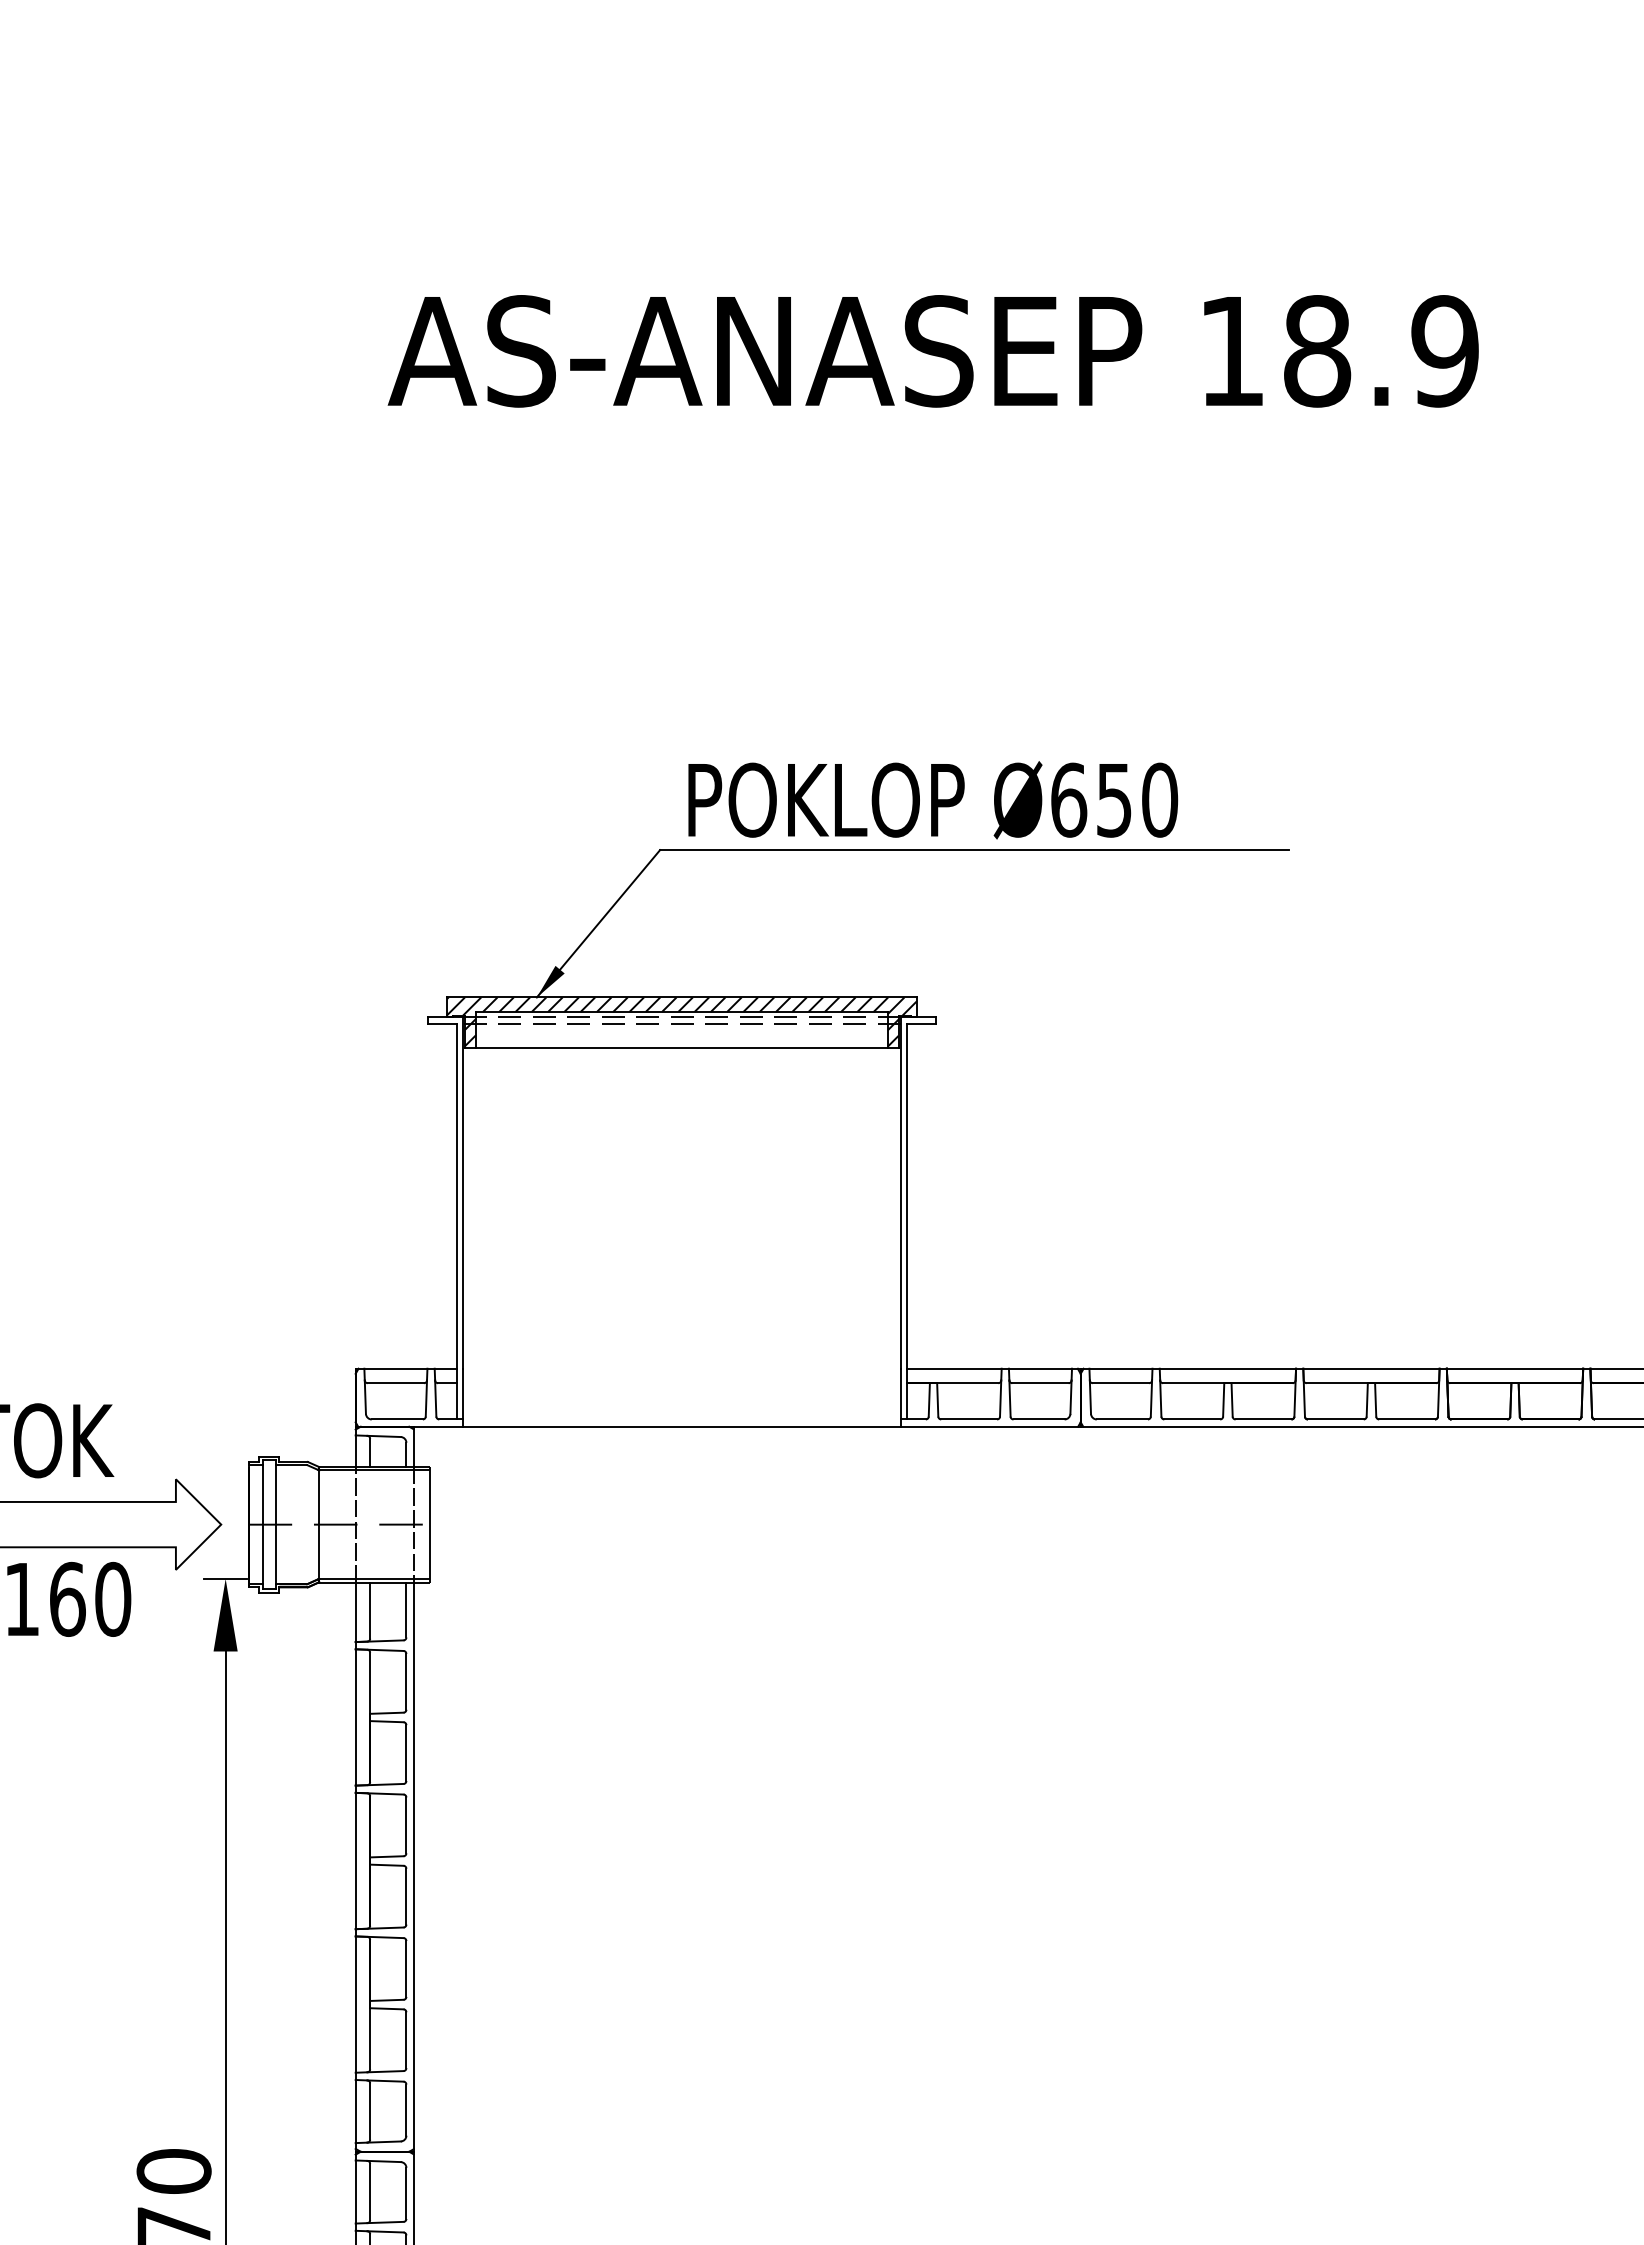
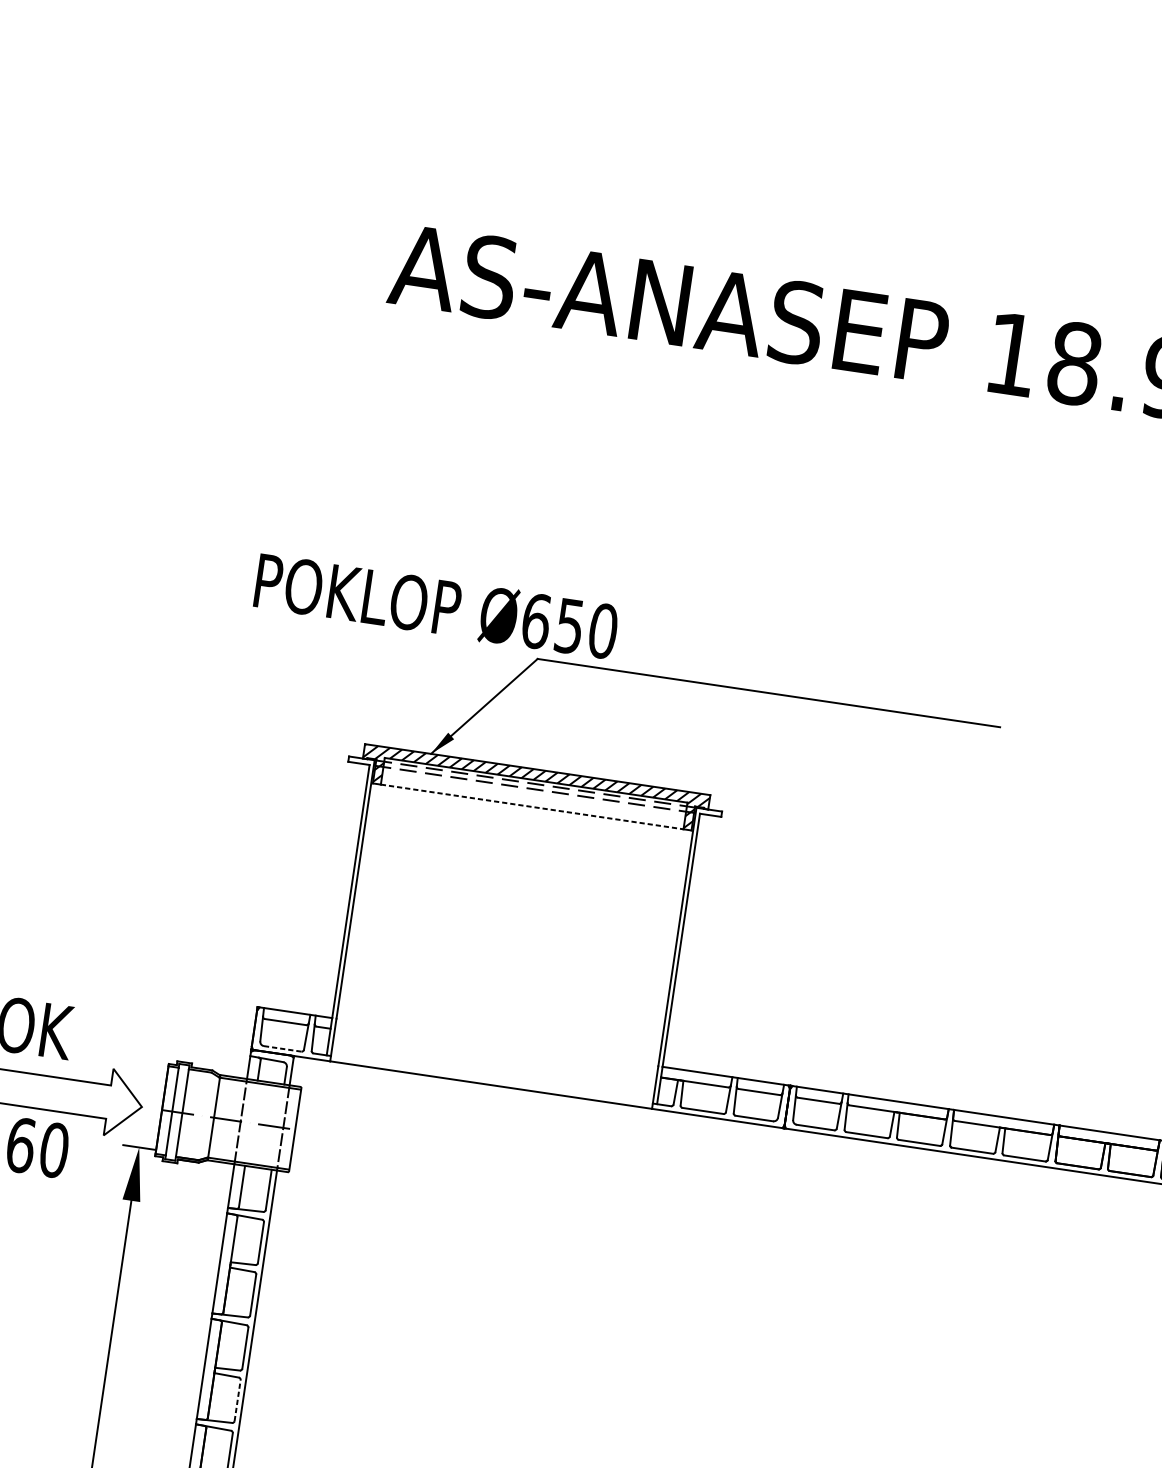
text: (933, 800) -> (436, 606), moved
line: (681, 1048) -> (531, 807), solid -> dashed
line: (397, 1419) -> (282, 1048), solid -> dashed
line: (406, 1896) -> (237, 1400), solid -> dashed

